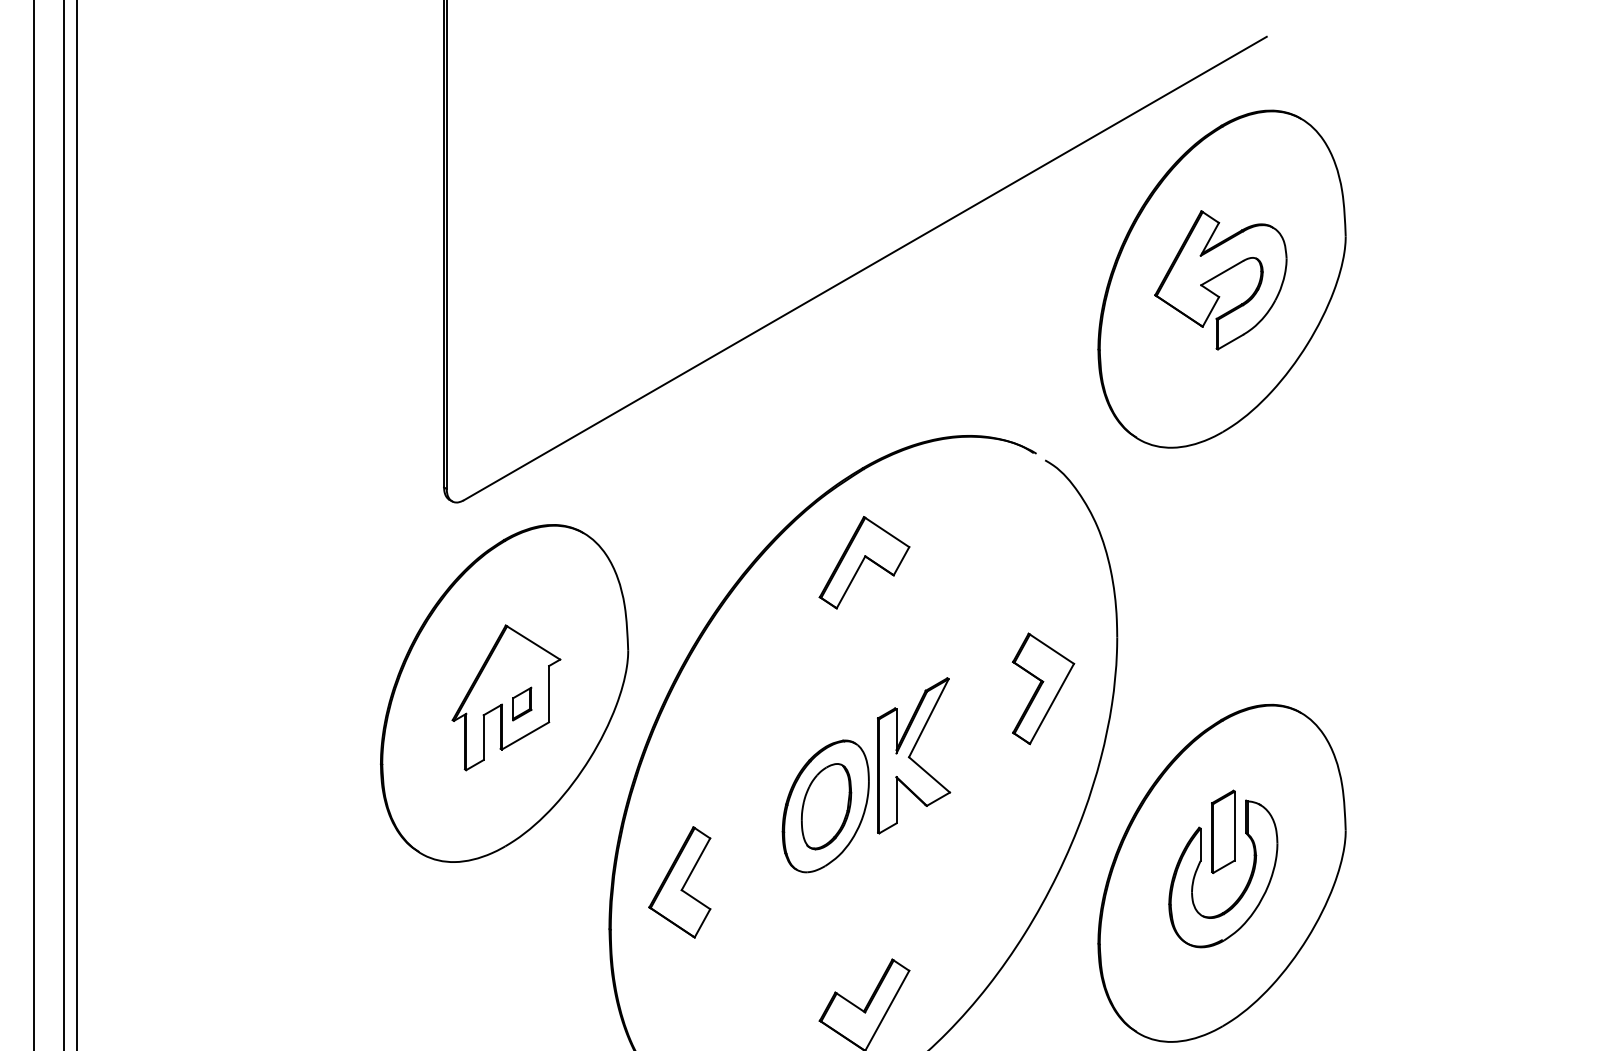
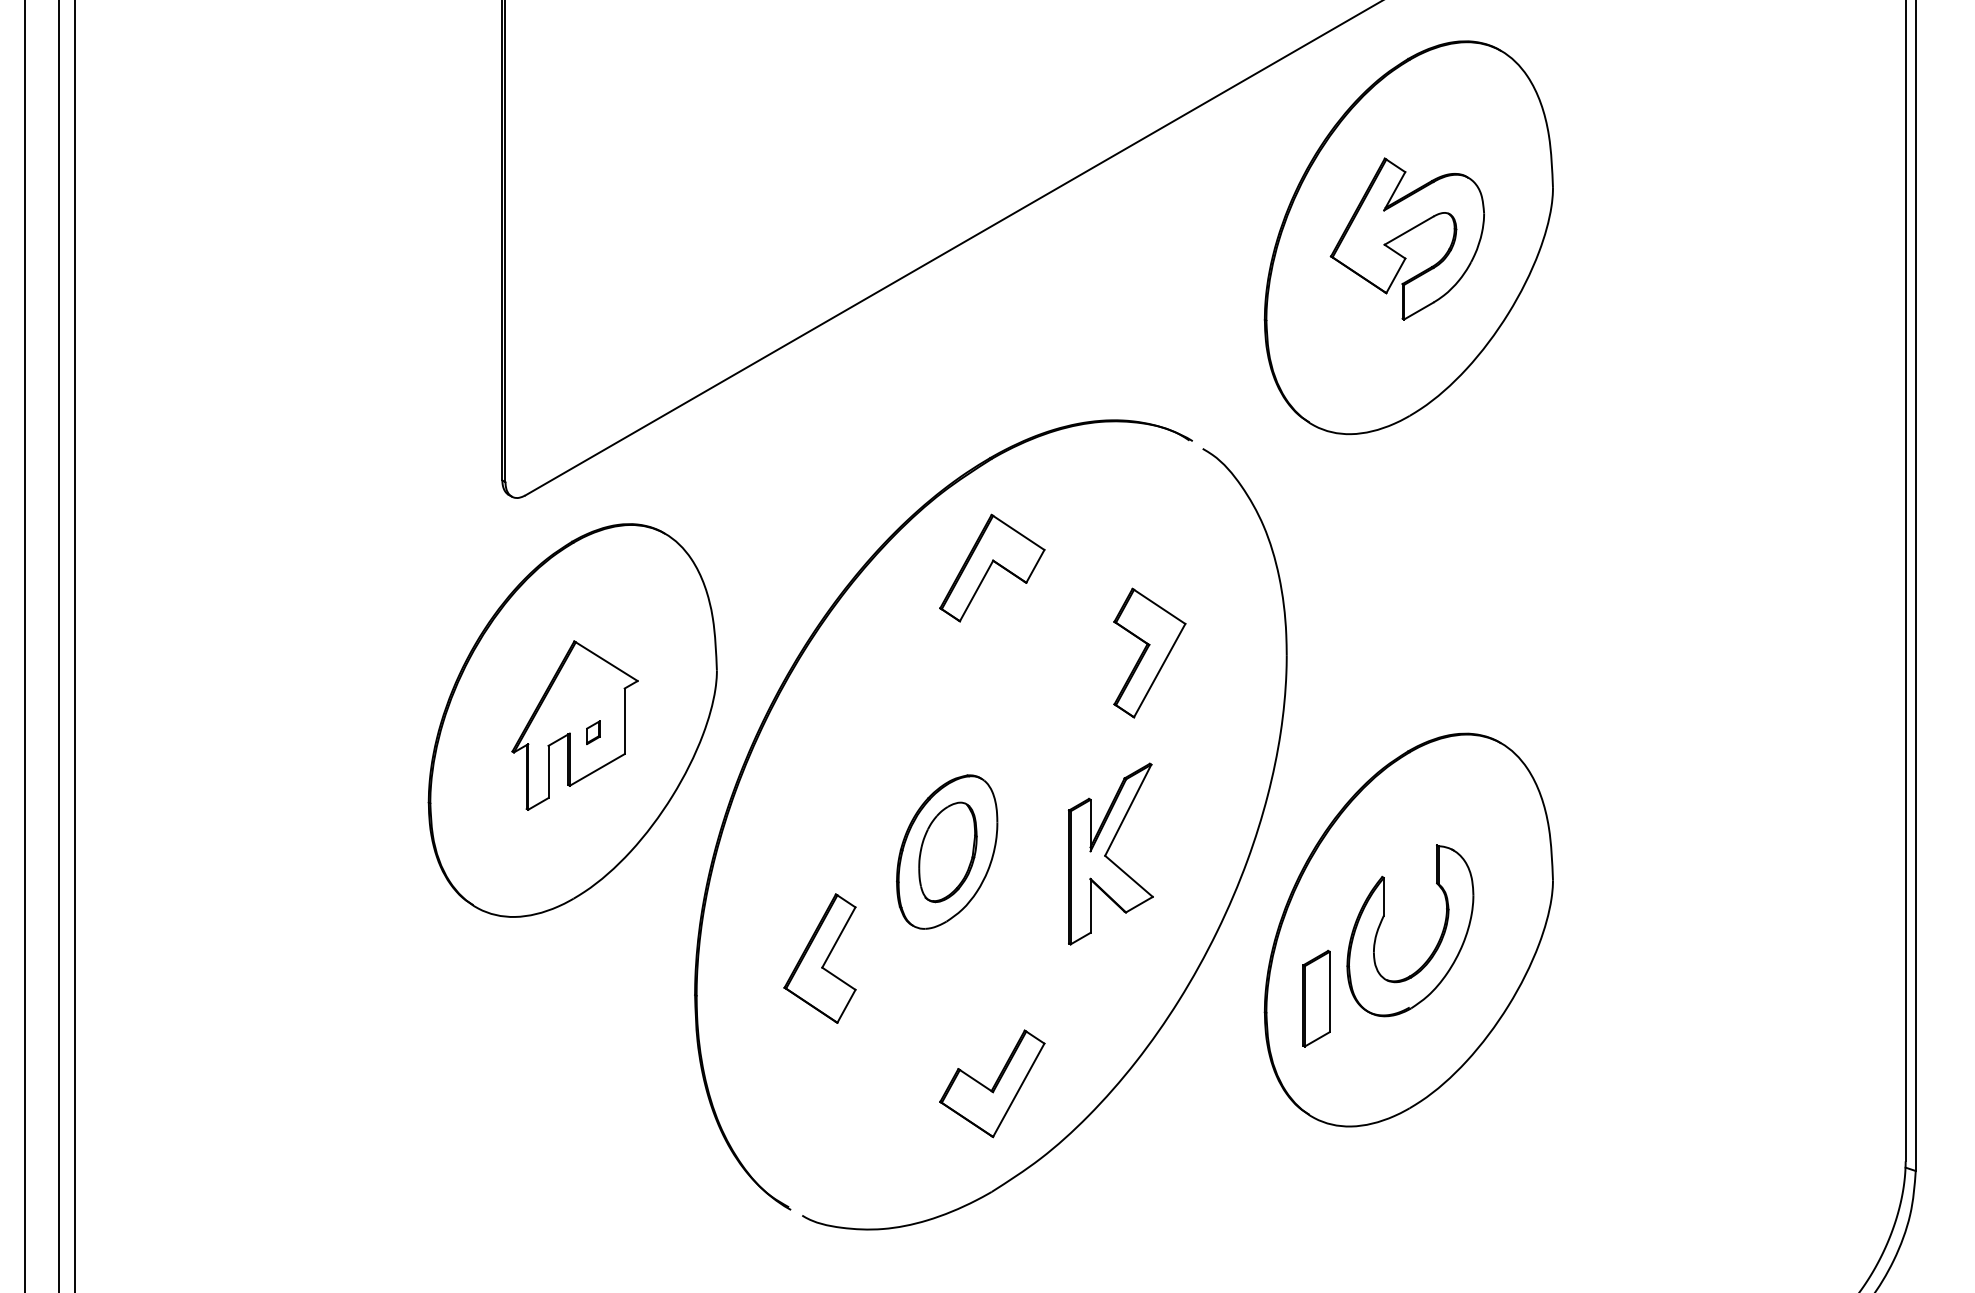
part: (1043, 688) -> (1149, 652), moved
part: (522, 703) -> (593, 732), size x0.6
part: (913, 755) -> (1110, 853), moved
part: (1223, 831) -> (1316, 998), moved
part: (679, 882) -> (819, 958), moved

